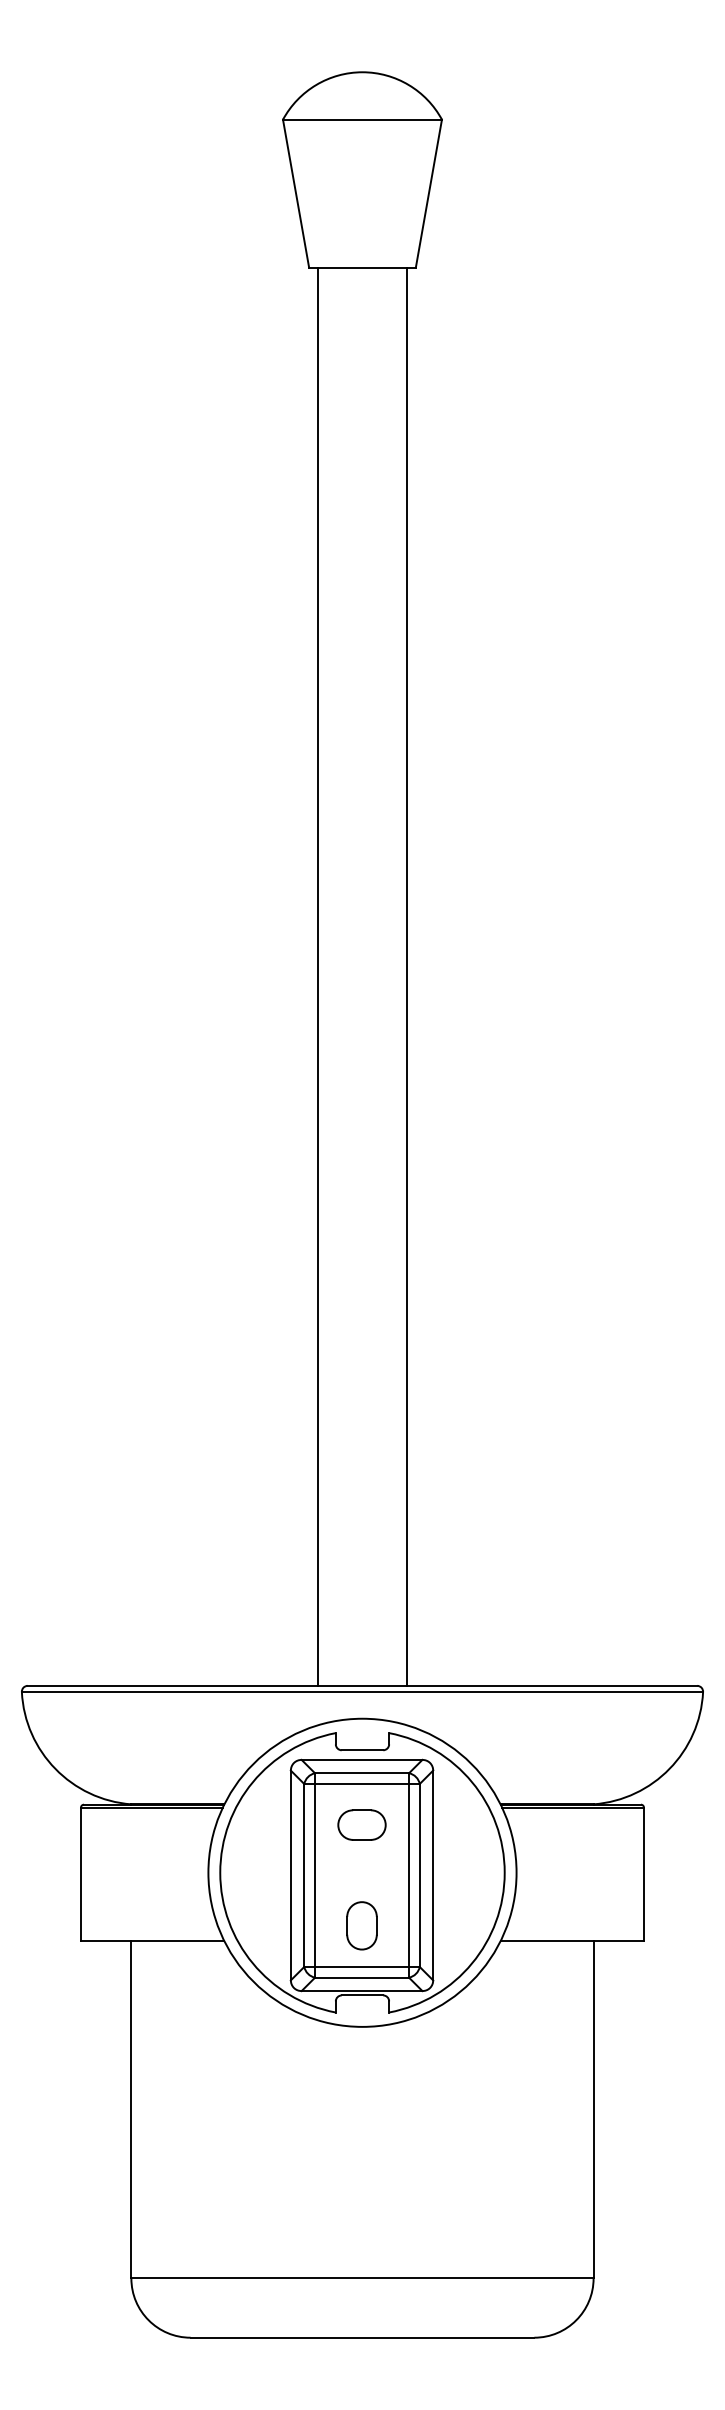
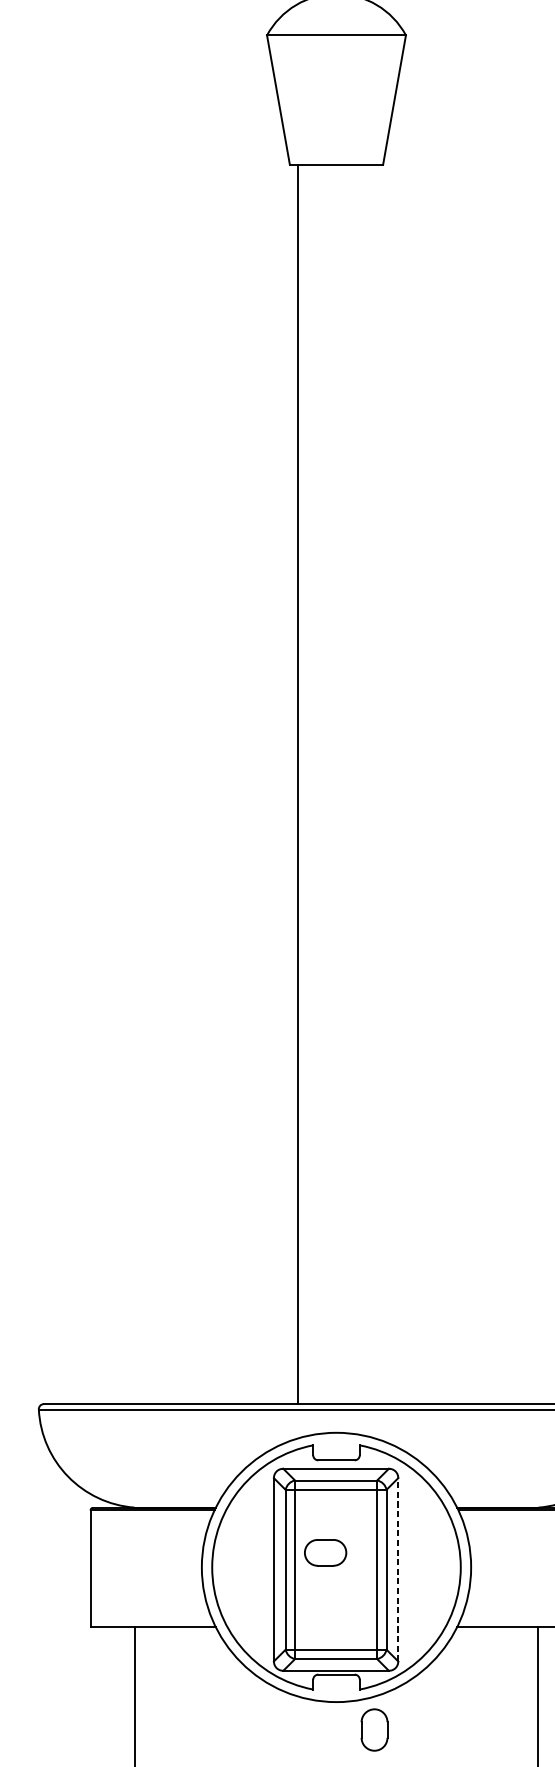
line: (406, 976) -> (374, 784), removed
part: (361, 1824) -> (325, 1552), moved
line: (433, 1875) -> (398, 1569), solid -> dashed
part: (361, 1925) -> (374, 1729), moved

